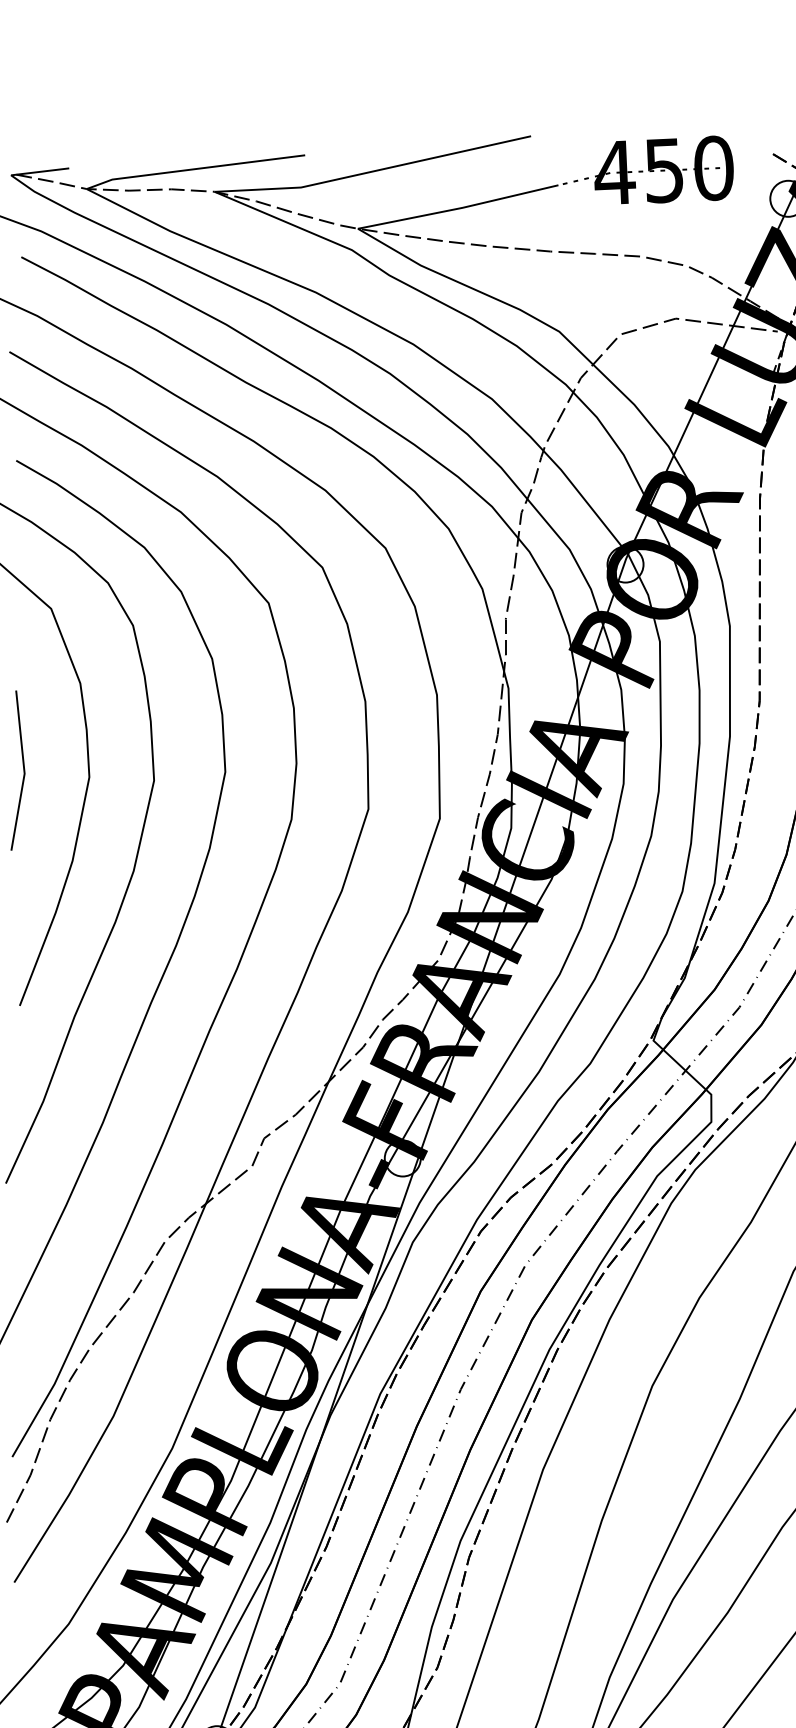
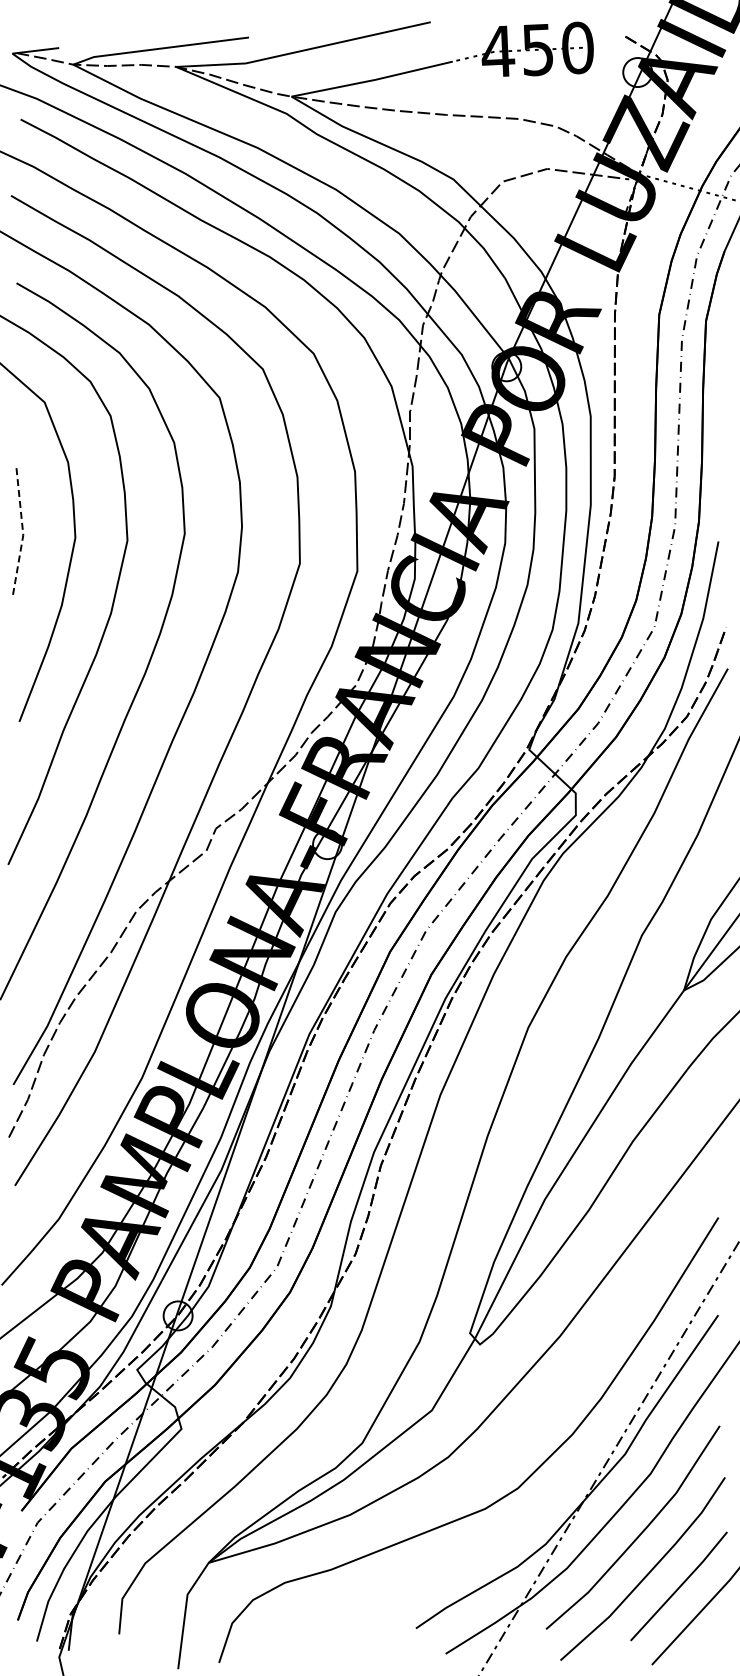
line: (24, 771) -> (23, 533), solid -> dashed

